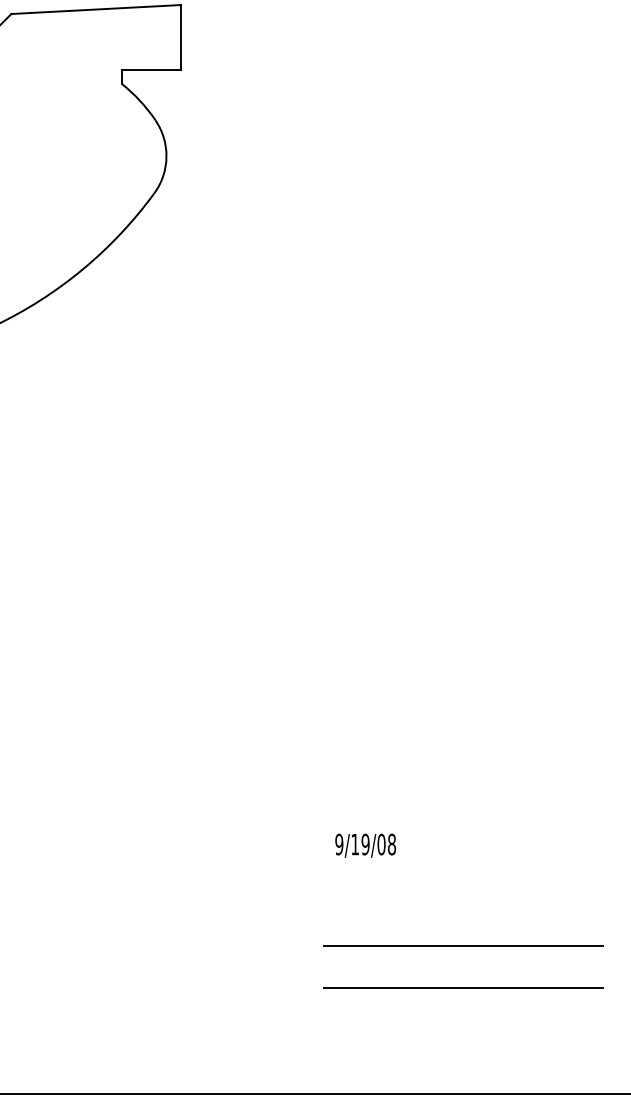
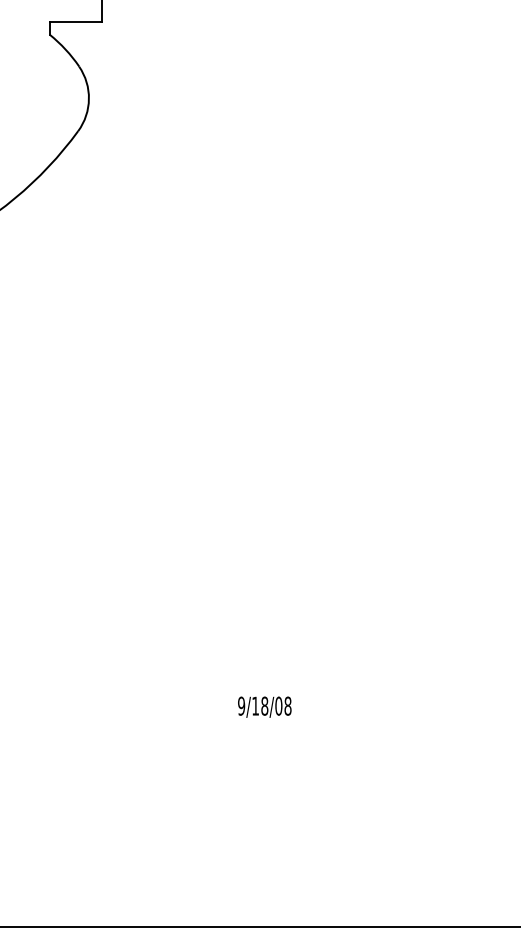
text: (365, 844) -> (264, 706), 9/19/08 -> 9/18/08
line: (463, 945) -> (351, 795), removed
line: (463, 988) -> (351, 833), removed

